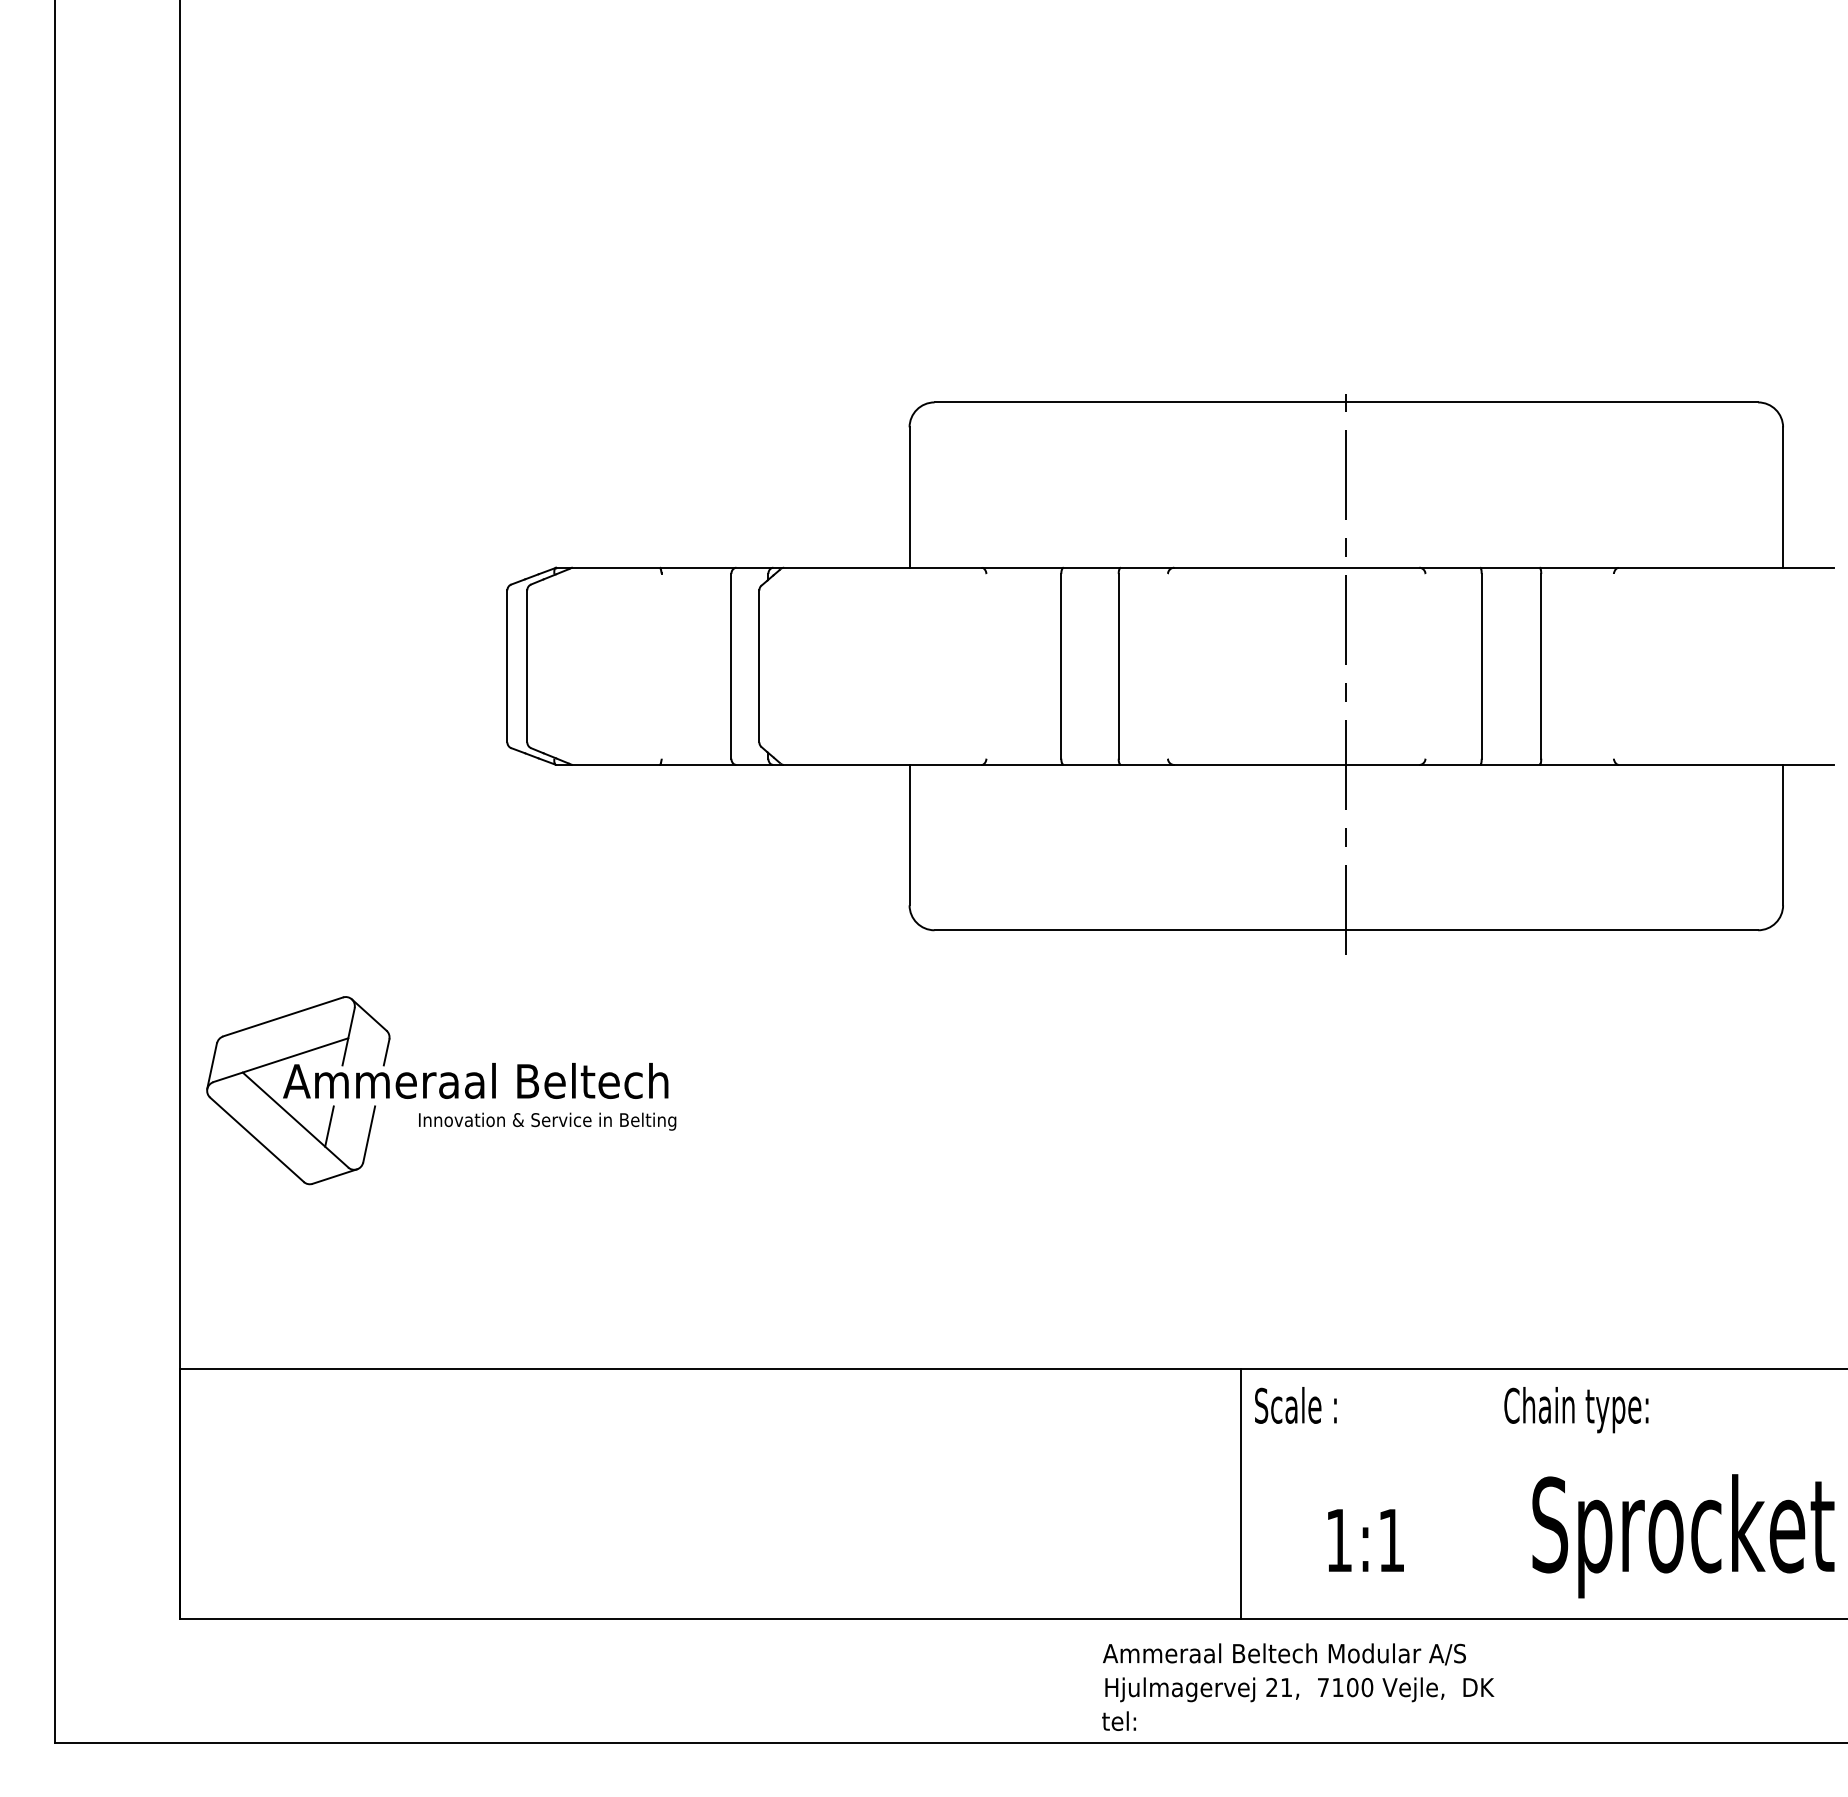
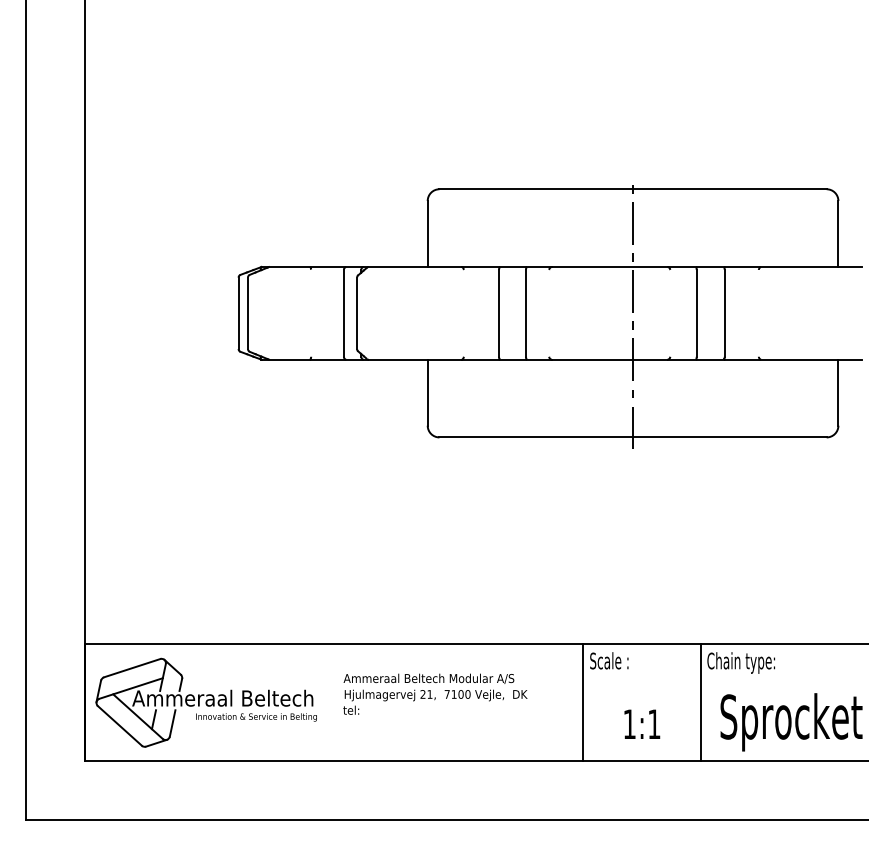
part: (439, 1089) -> (205, 702), moved
line: (1489, 1494) -> (700, 702), added
text: (1298, 1685) -> (435, 693), moved

